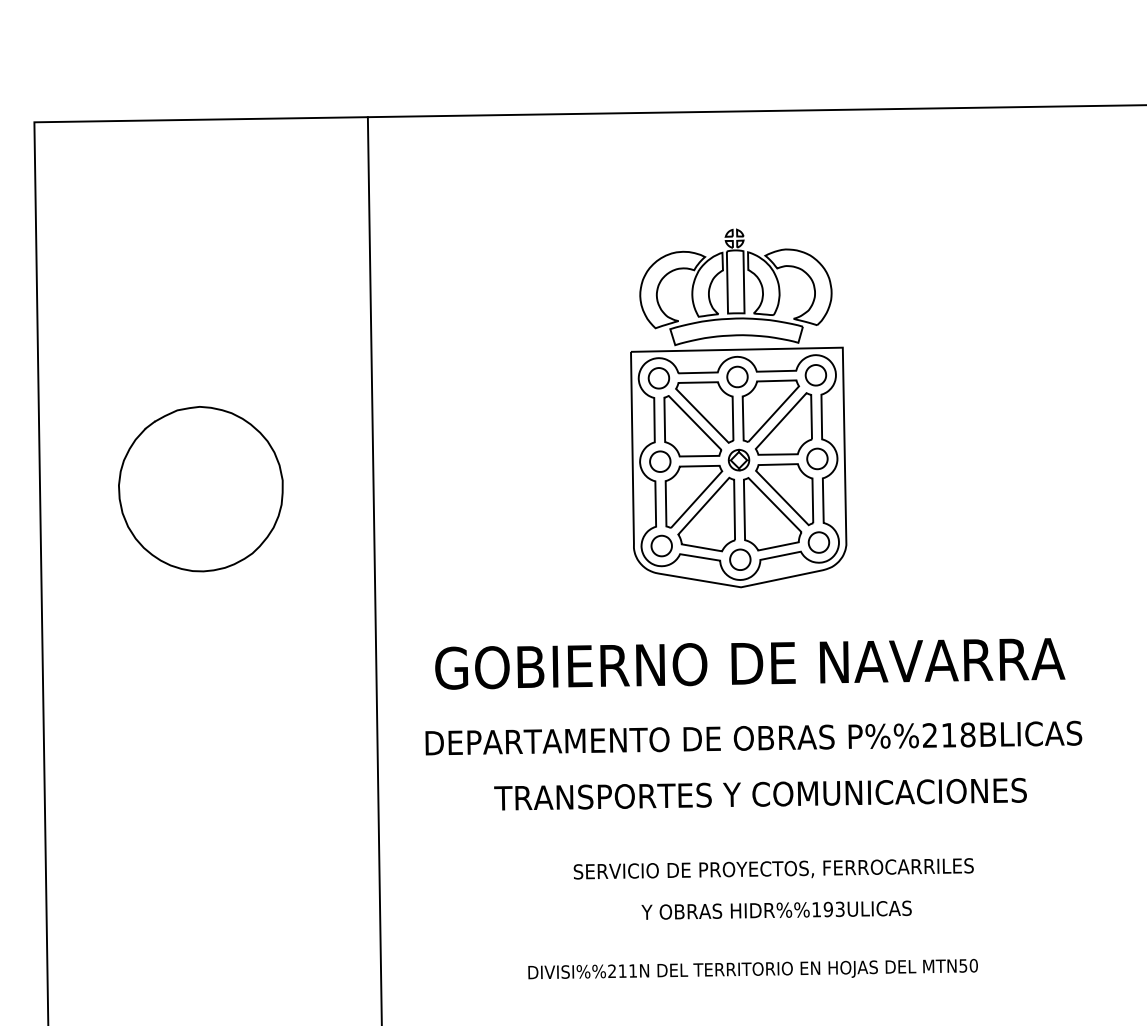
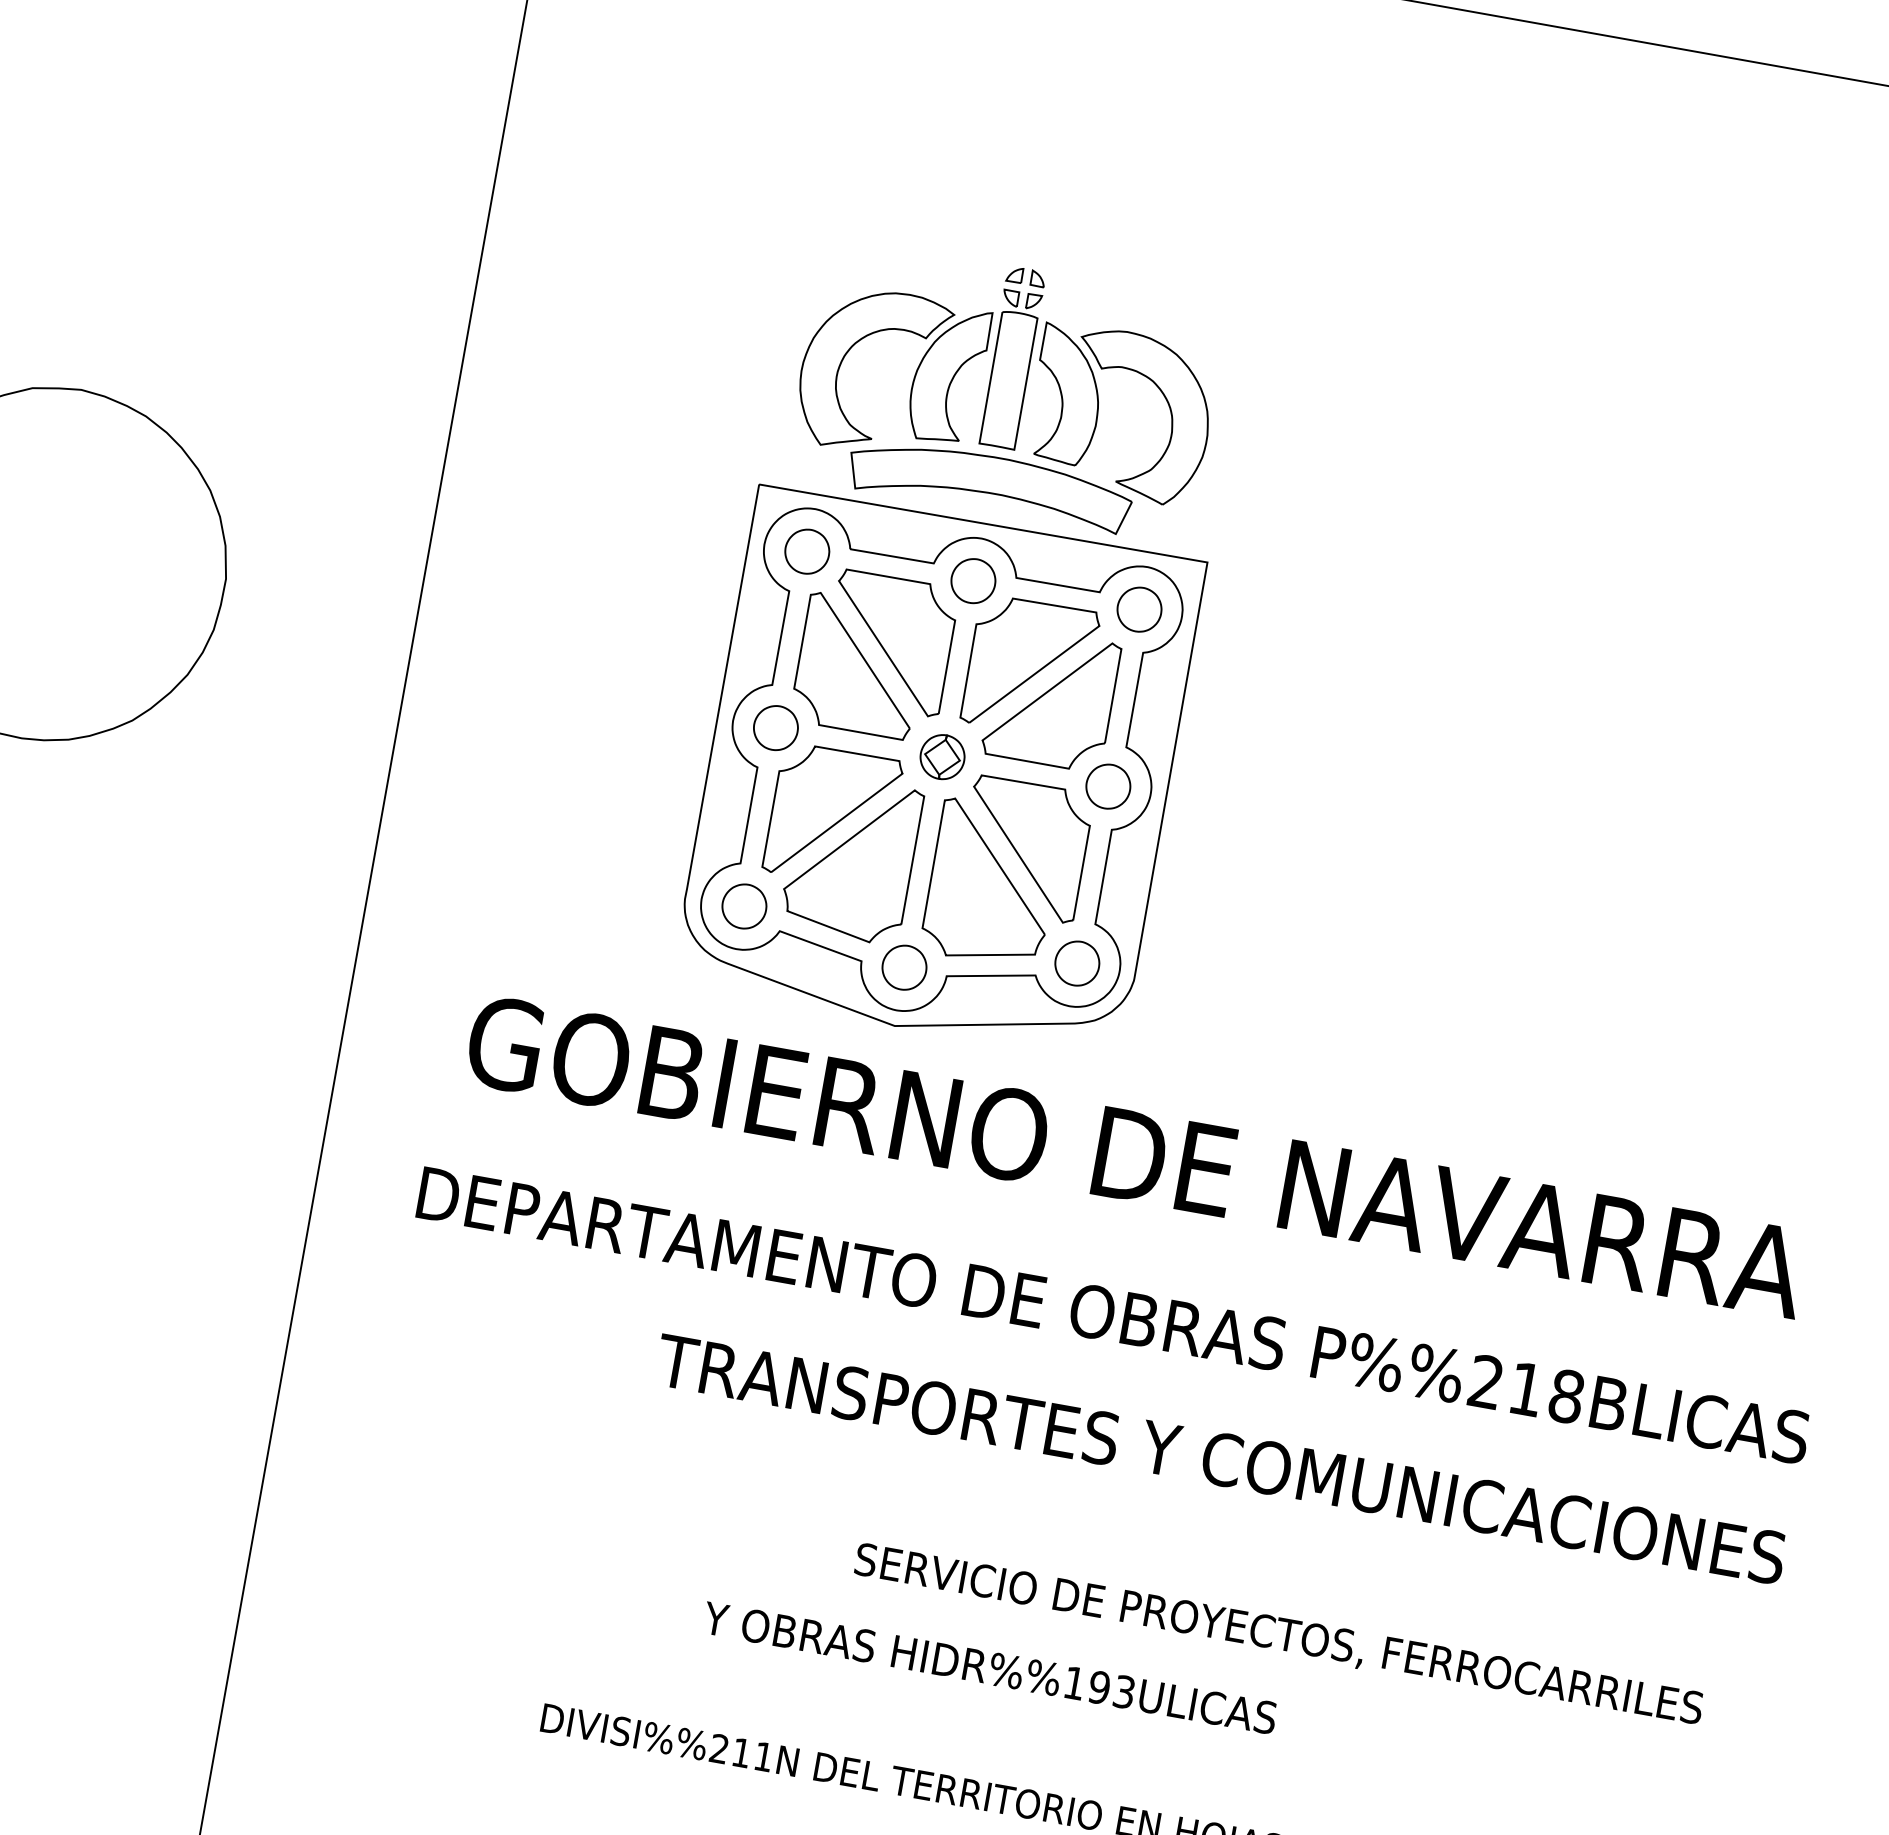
part: (738, 408) -> (962, 647), moved
text: (760, 794) -> (1220, 1459), moved
text: (773, 868) -> (1278, 1632), moved
text: (776, 909) -> (990, 1666), moved

